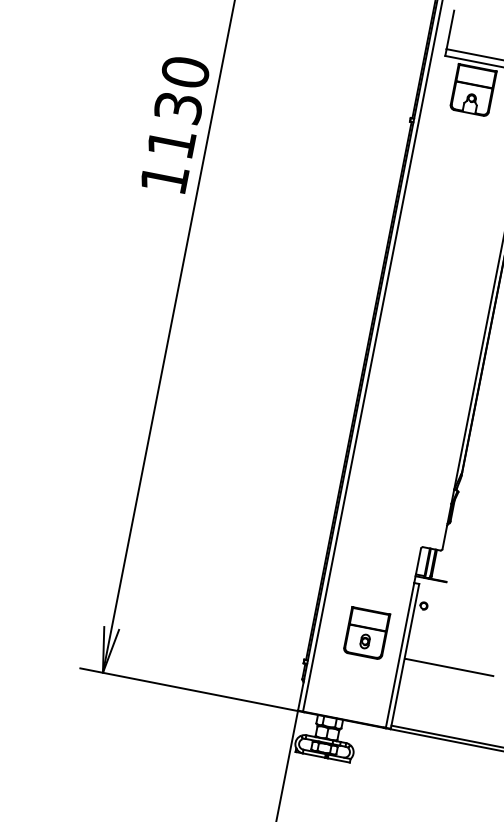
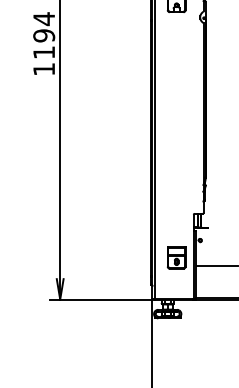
text: (182, 90) -> (44, 27), 1130 -> 1194

